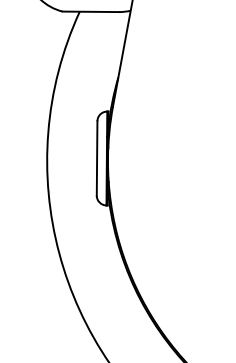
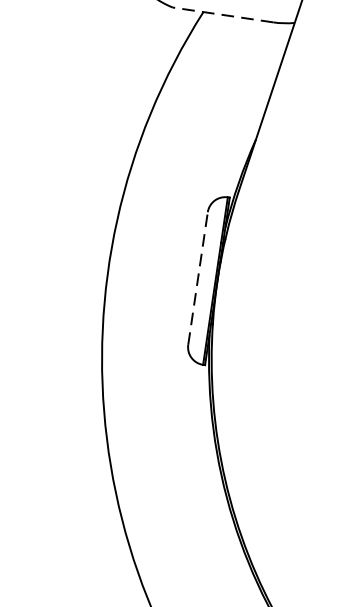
line: (90, 11) -> (222, 14), solid -> dashed
line: (97, 157) -> (198, 276), solid -> dashed

